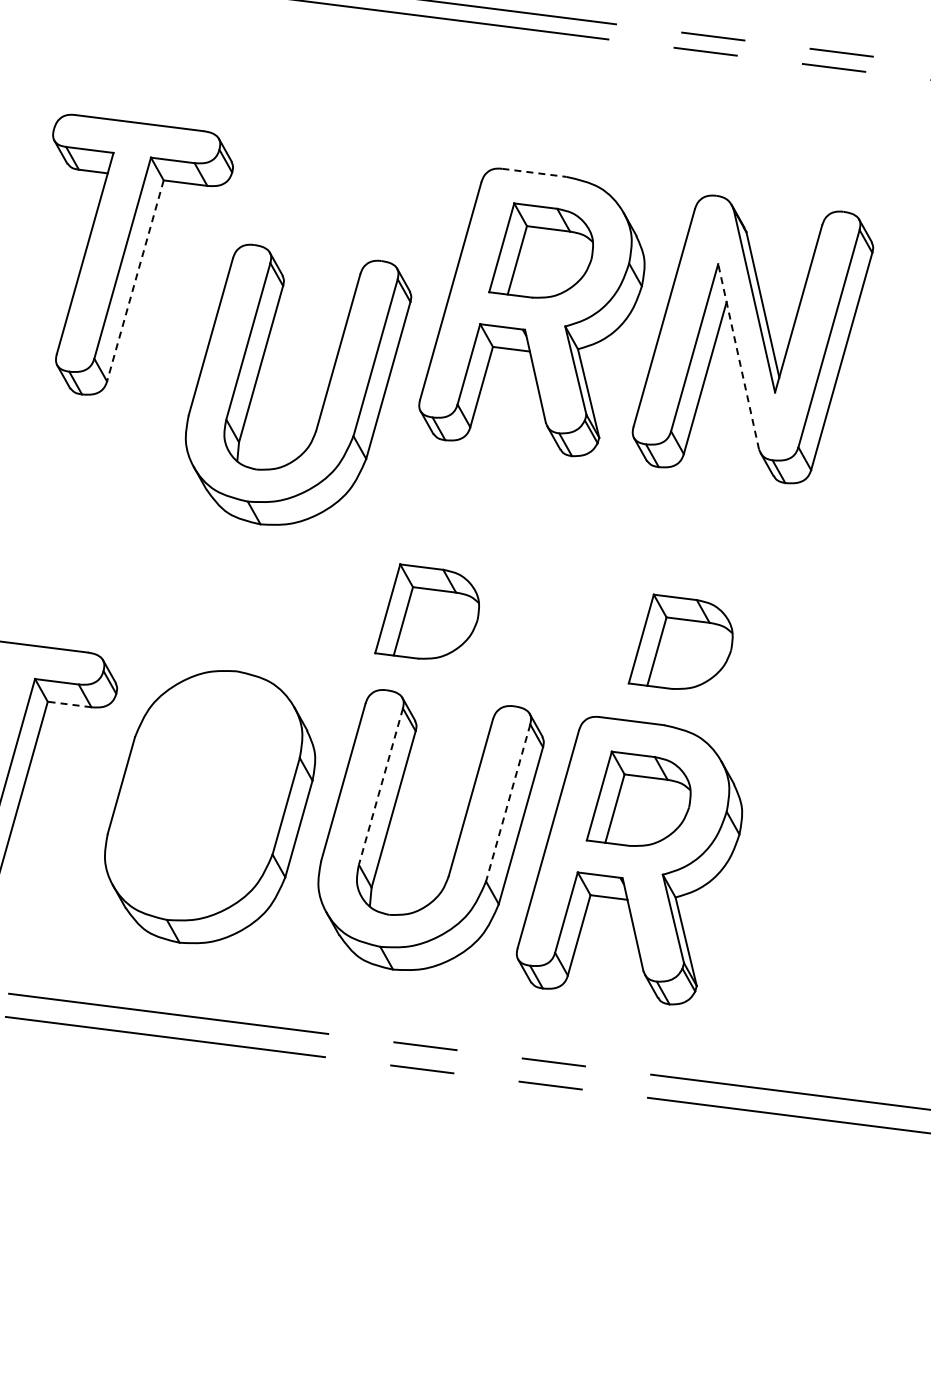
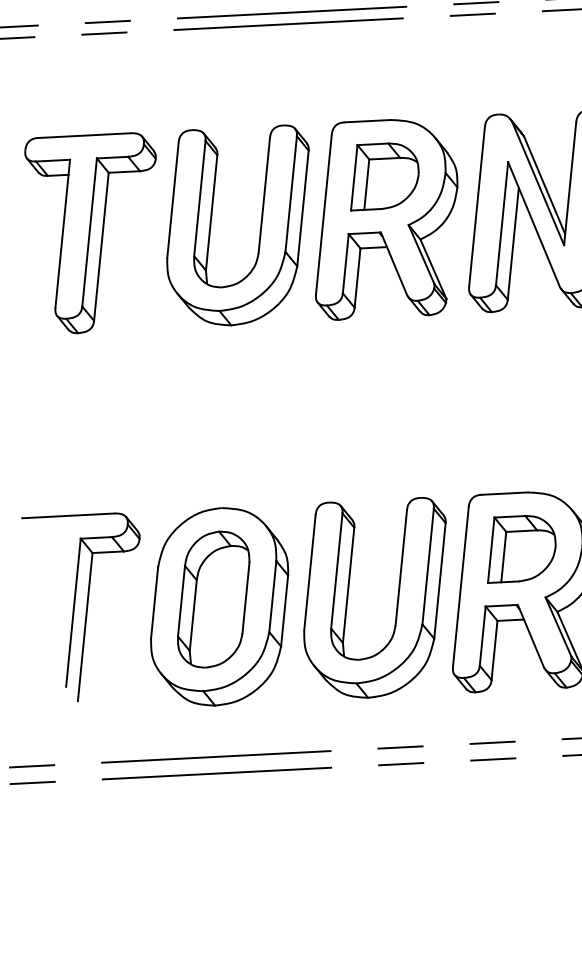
line: (534, 172) -> (367, 120), dashed -> solid
line: (135, 281) -> (101, 247), dashed -> solid
line: (738, 356) -> (533, 224), dashed -> solid
part: (326, 389) -> (260, 222), moved
part: (426, 611) -> (346, 442), removed
part: (680, 641) -> (528, 431), removed
line: (69, 704) -> (108, 552), dashed -> solid
line: (380, 787) -> (336, 571), dashed -> solid
part: (203, 795) -> (213, 599), added
line: (508, 802) -> (428, 566), dashed -> solid

